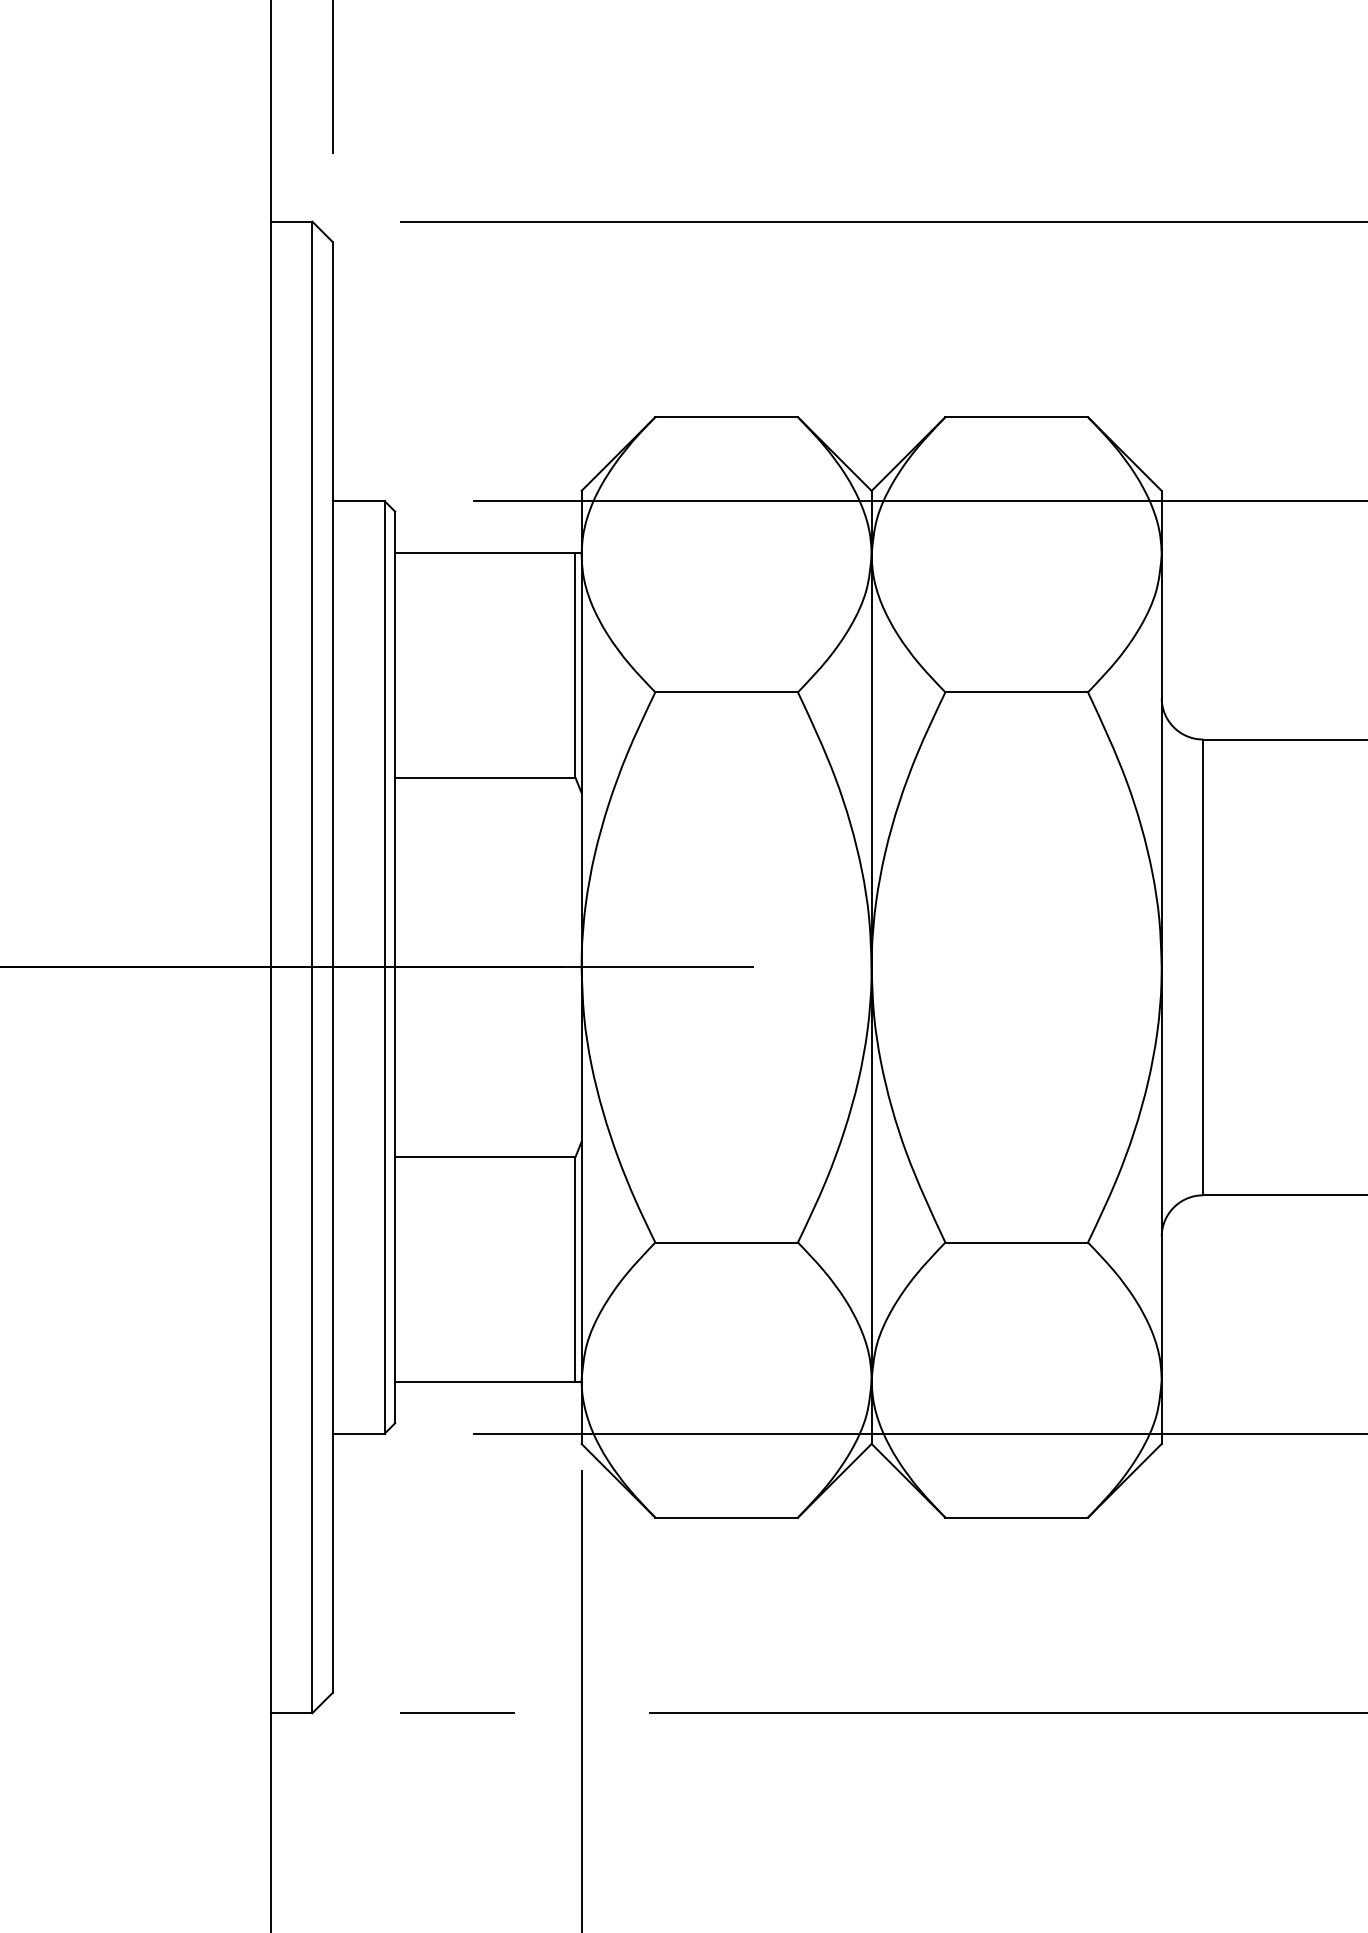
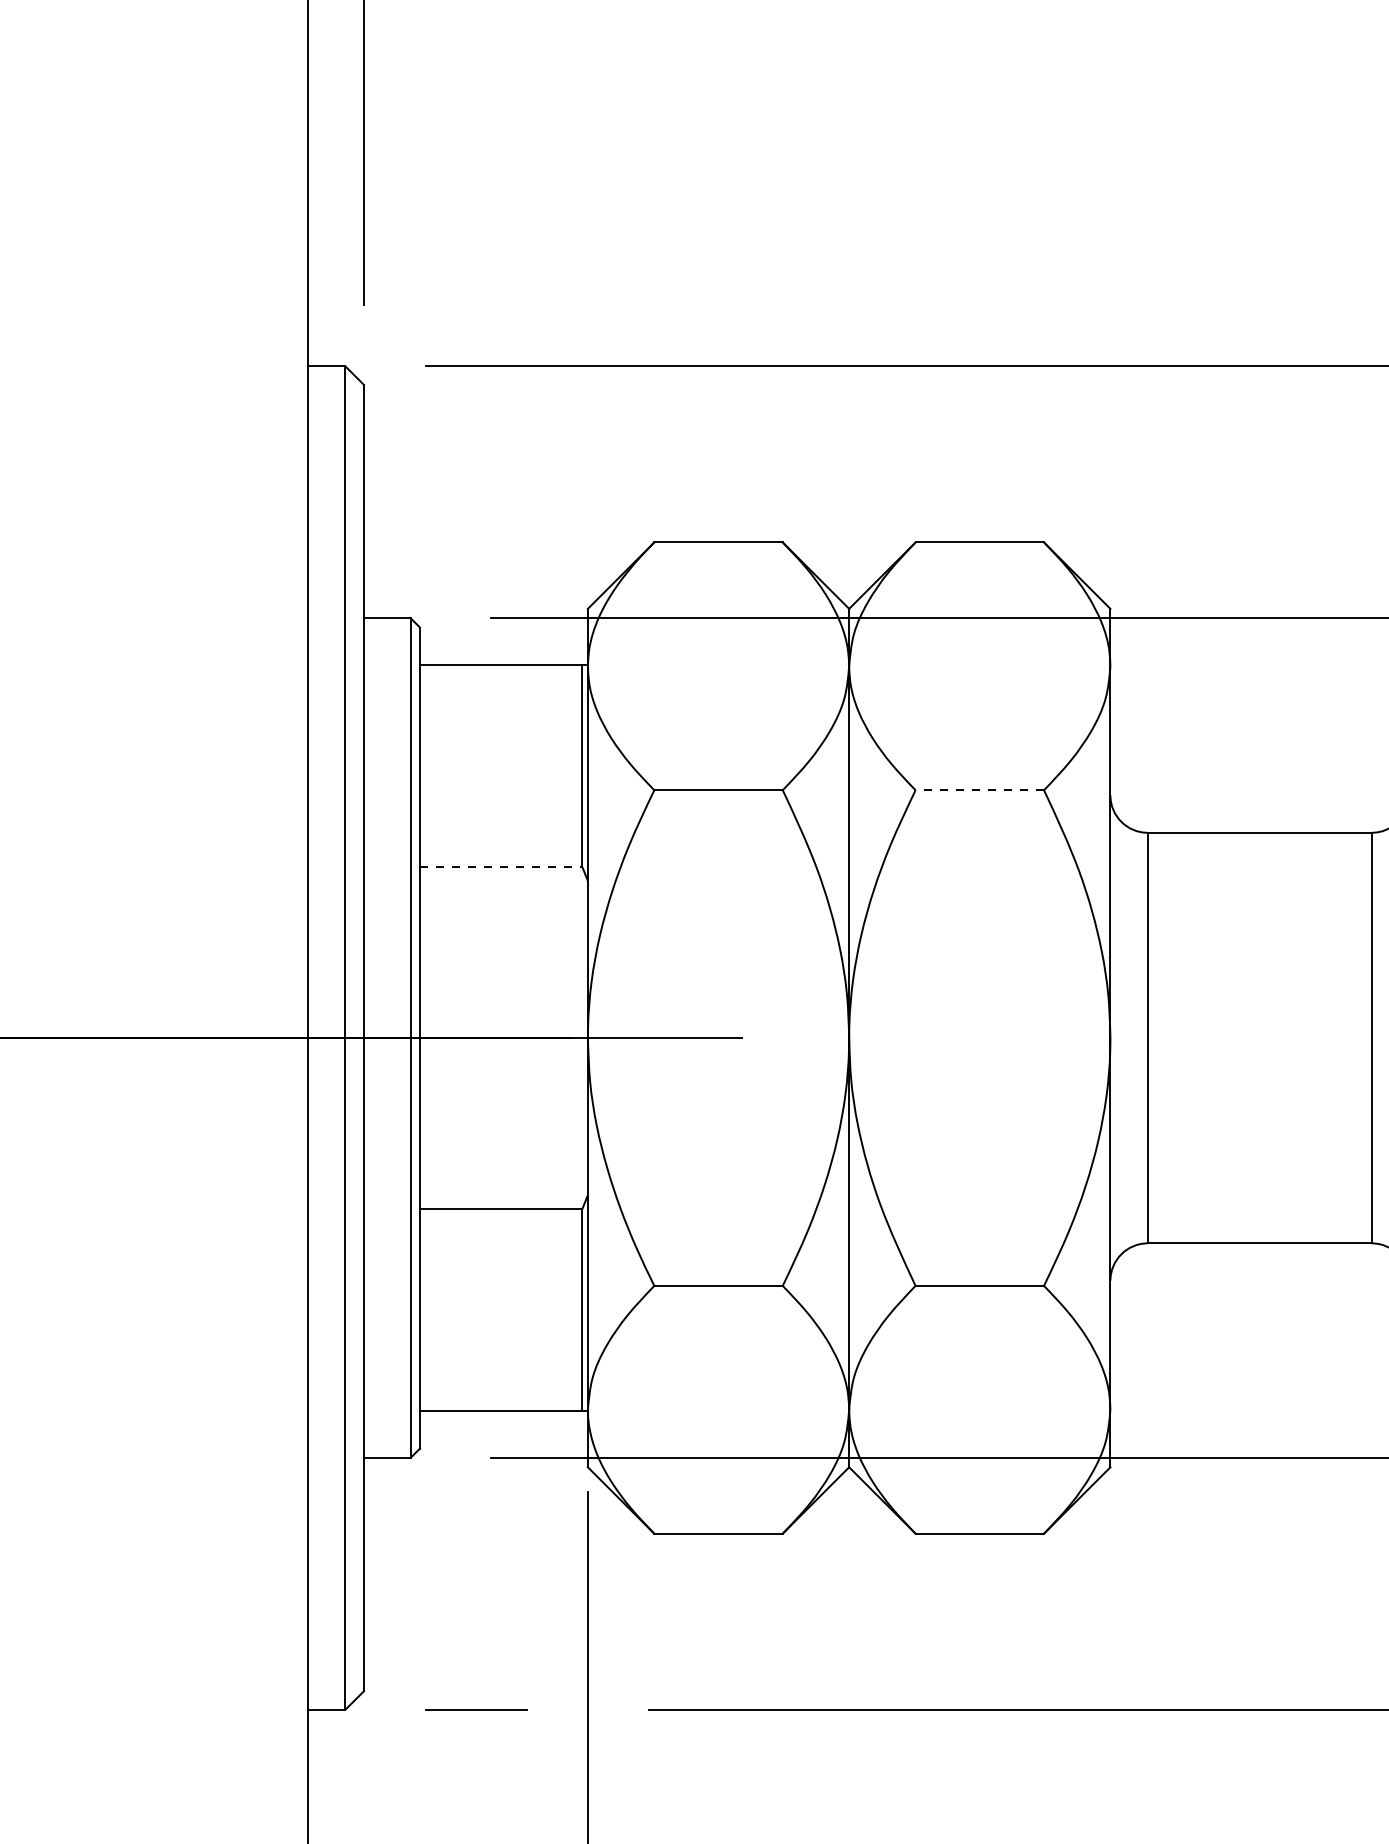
line: (1016, 692) -> (979, 790), solid -> dashed
line: (485, 778) -> (501, 867), solid -> dashed

